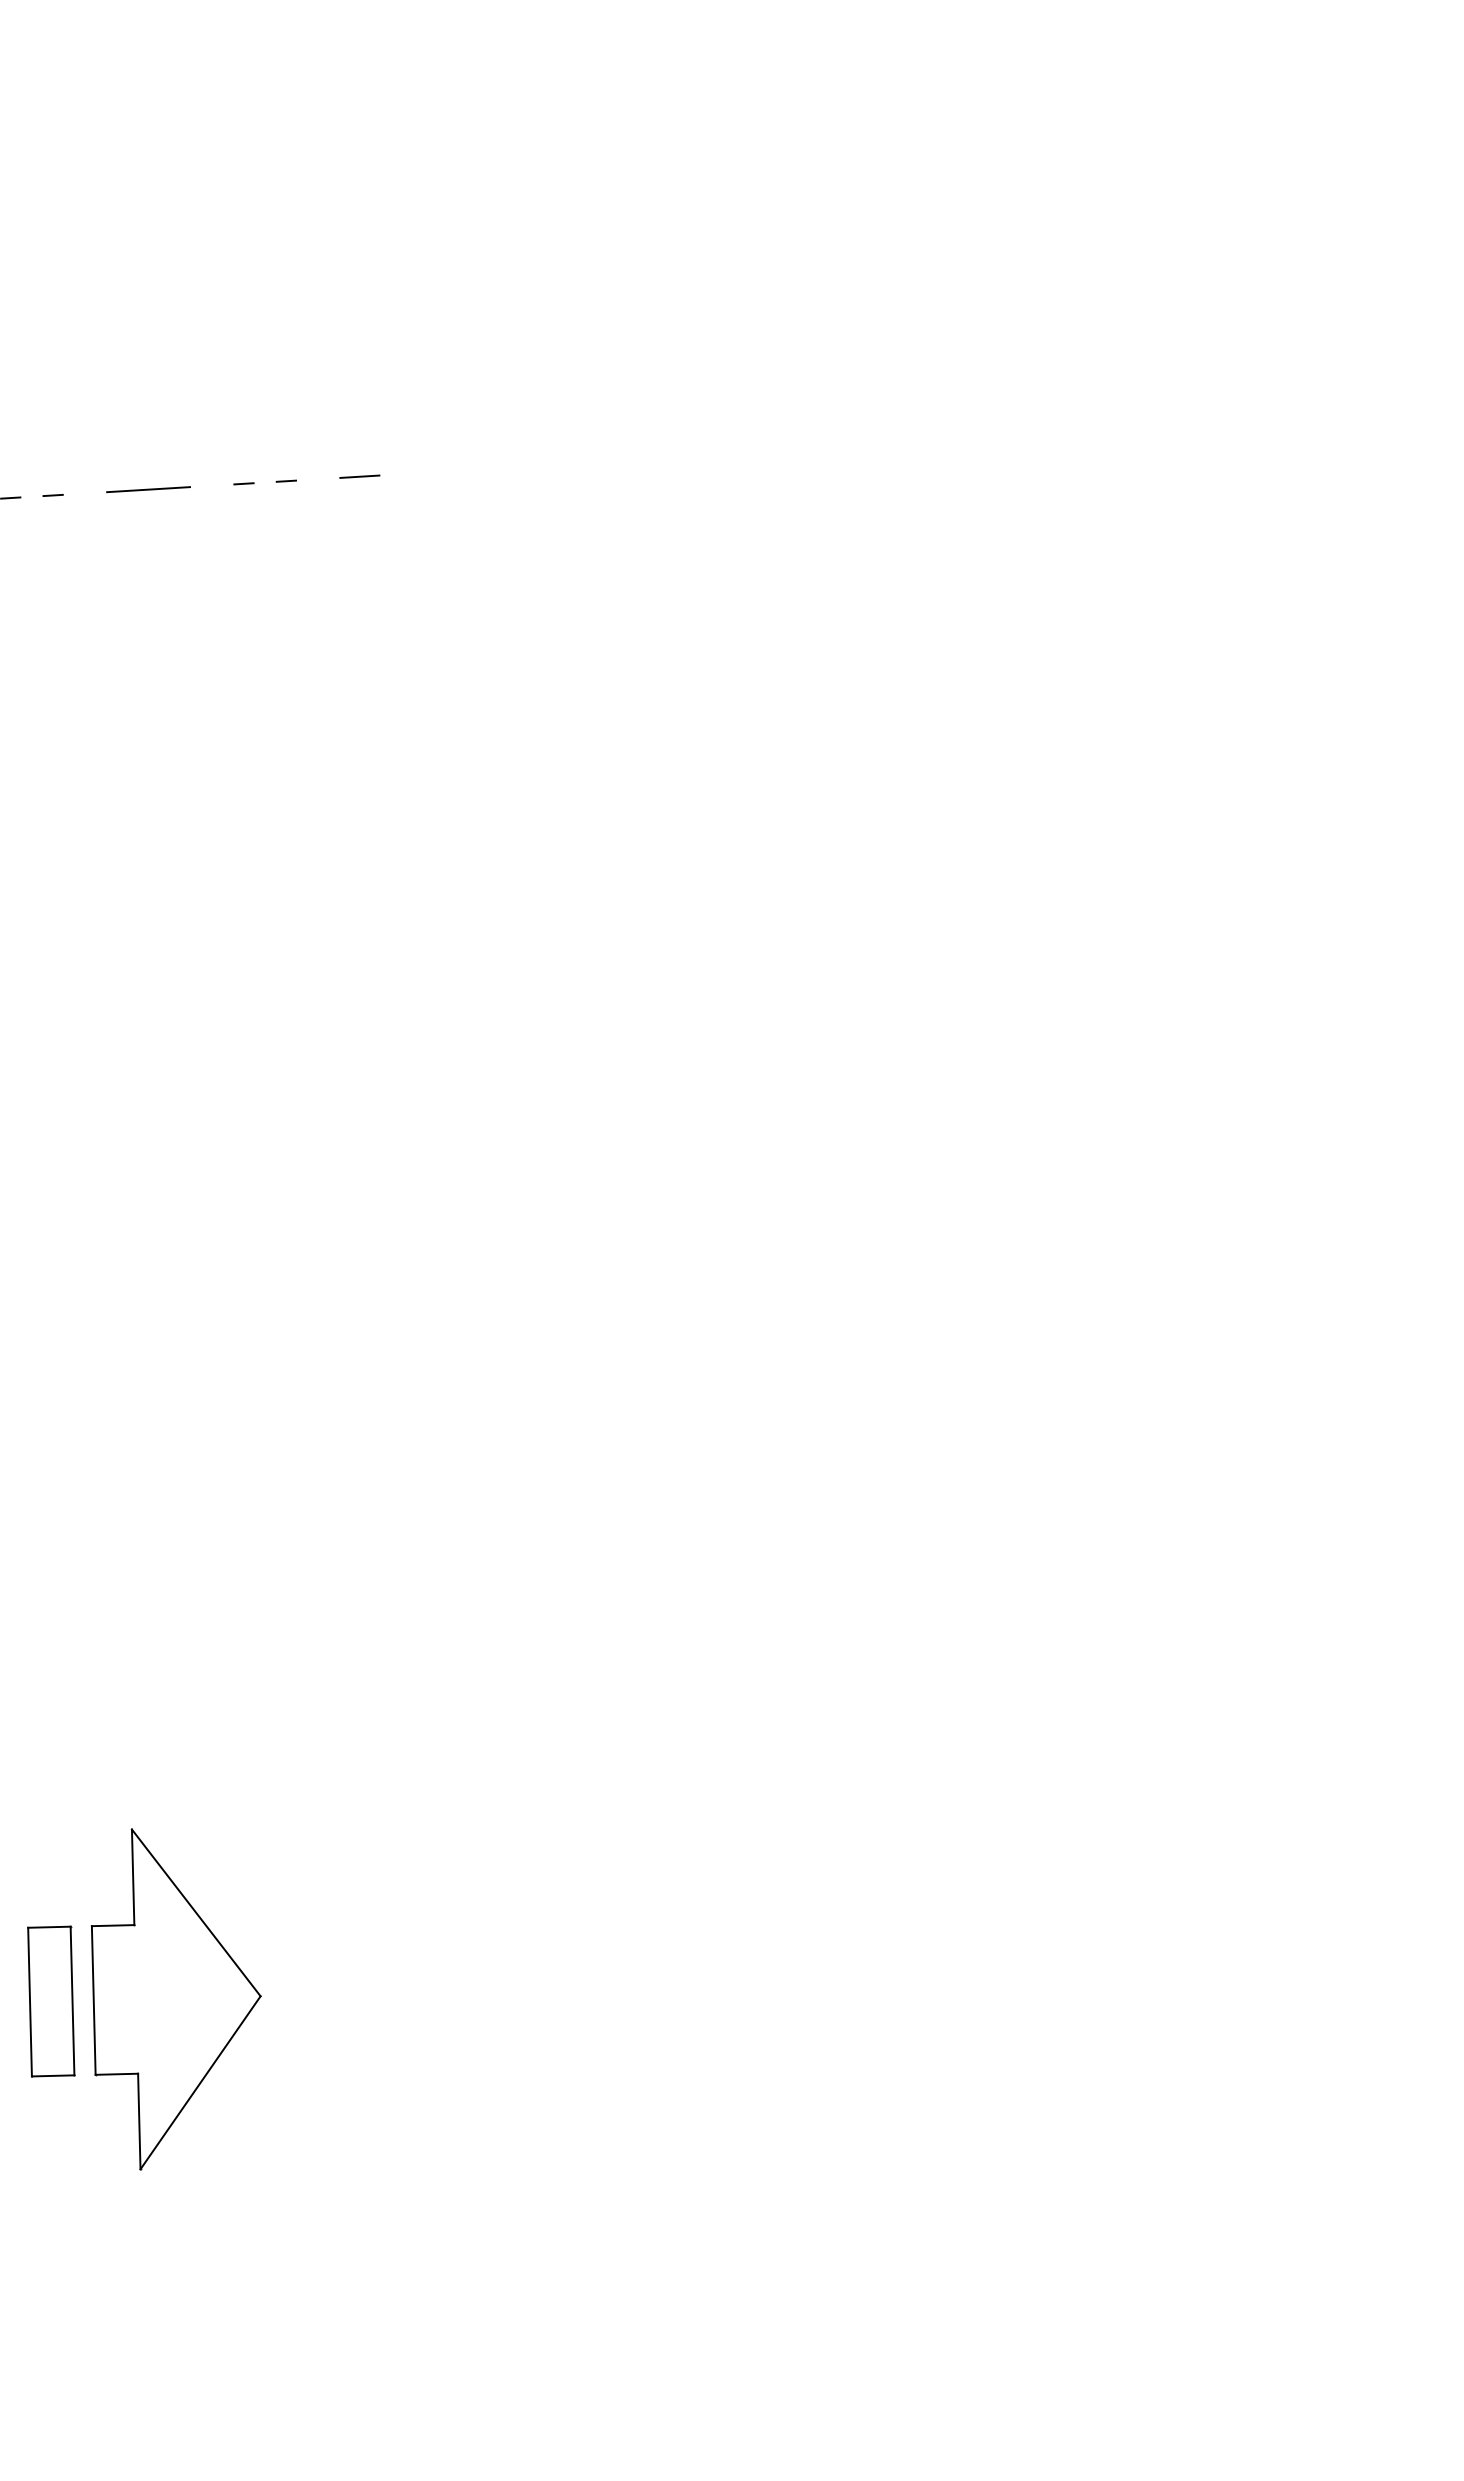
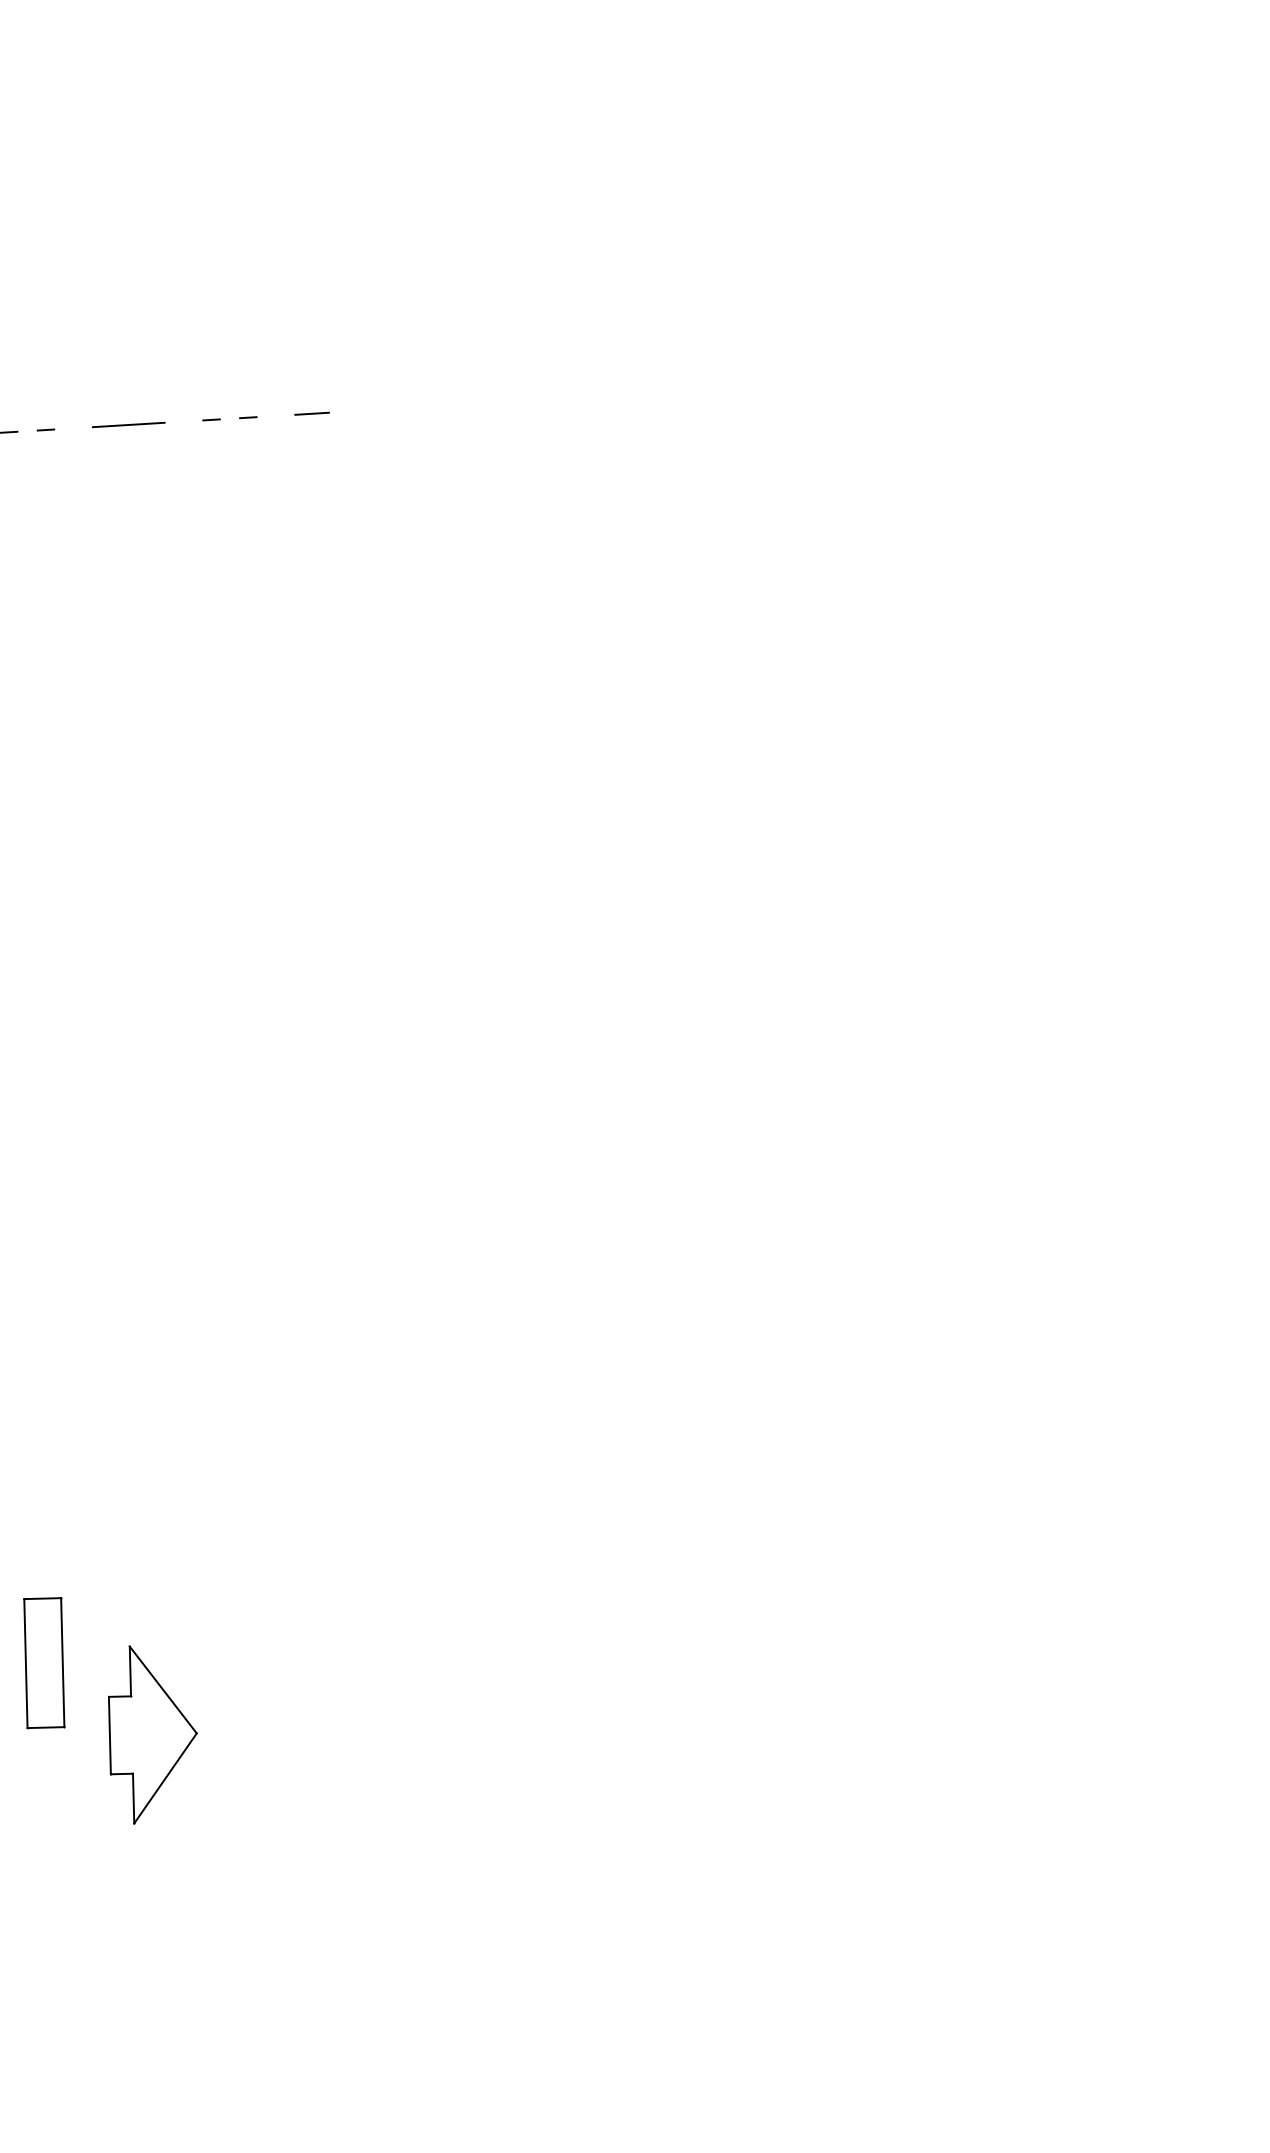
part: (176, 1999) -> (152, 1735), size x0.6
part: (51, 2001) -> (44, 1663), moved

